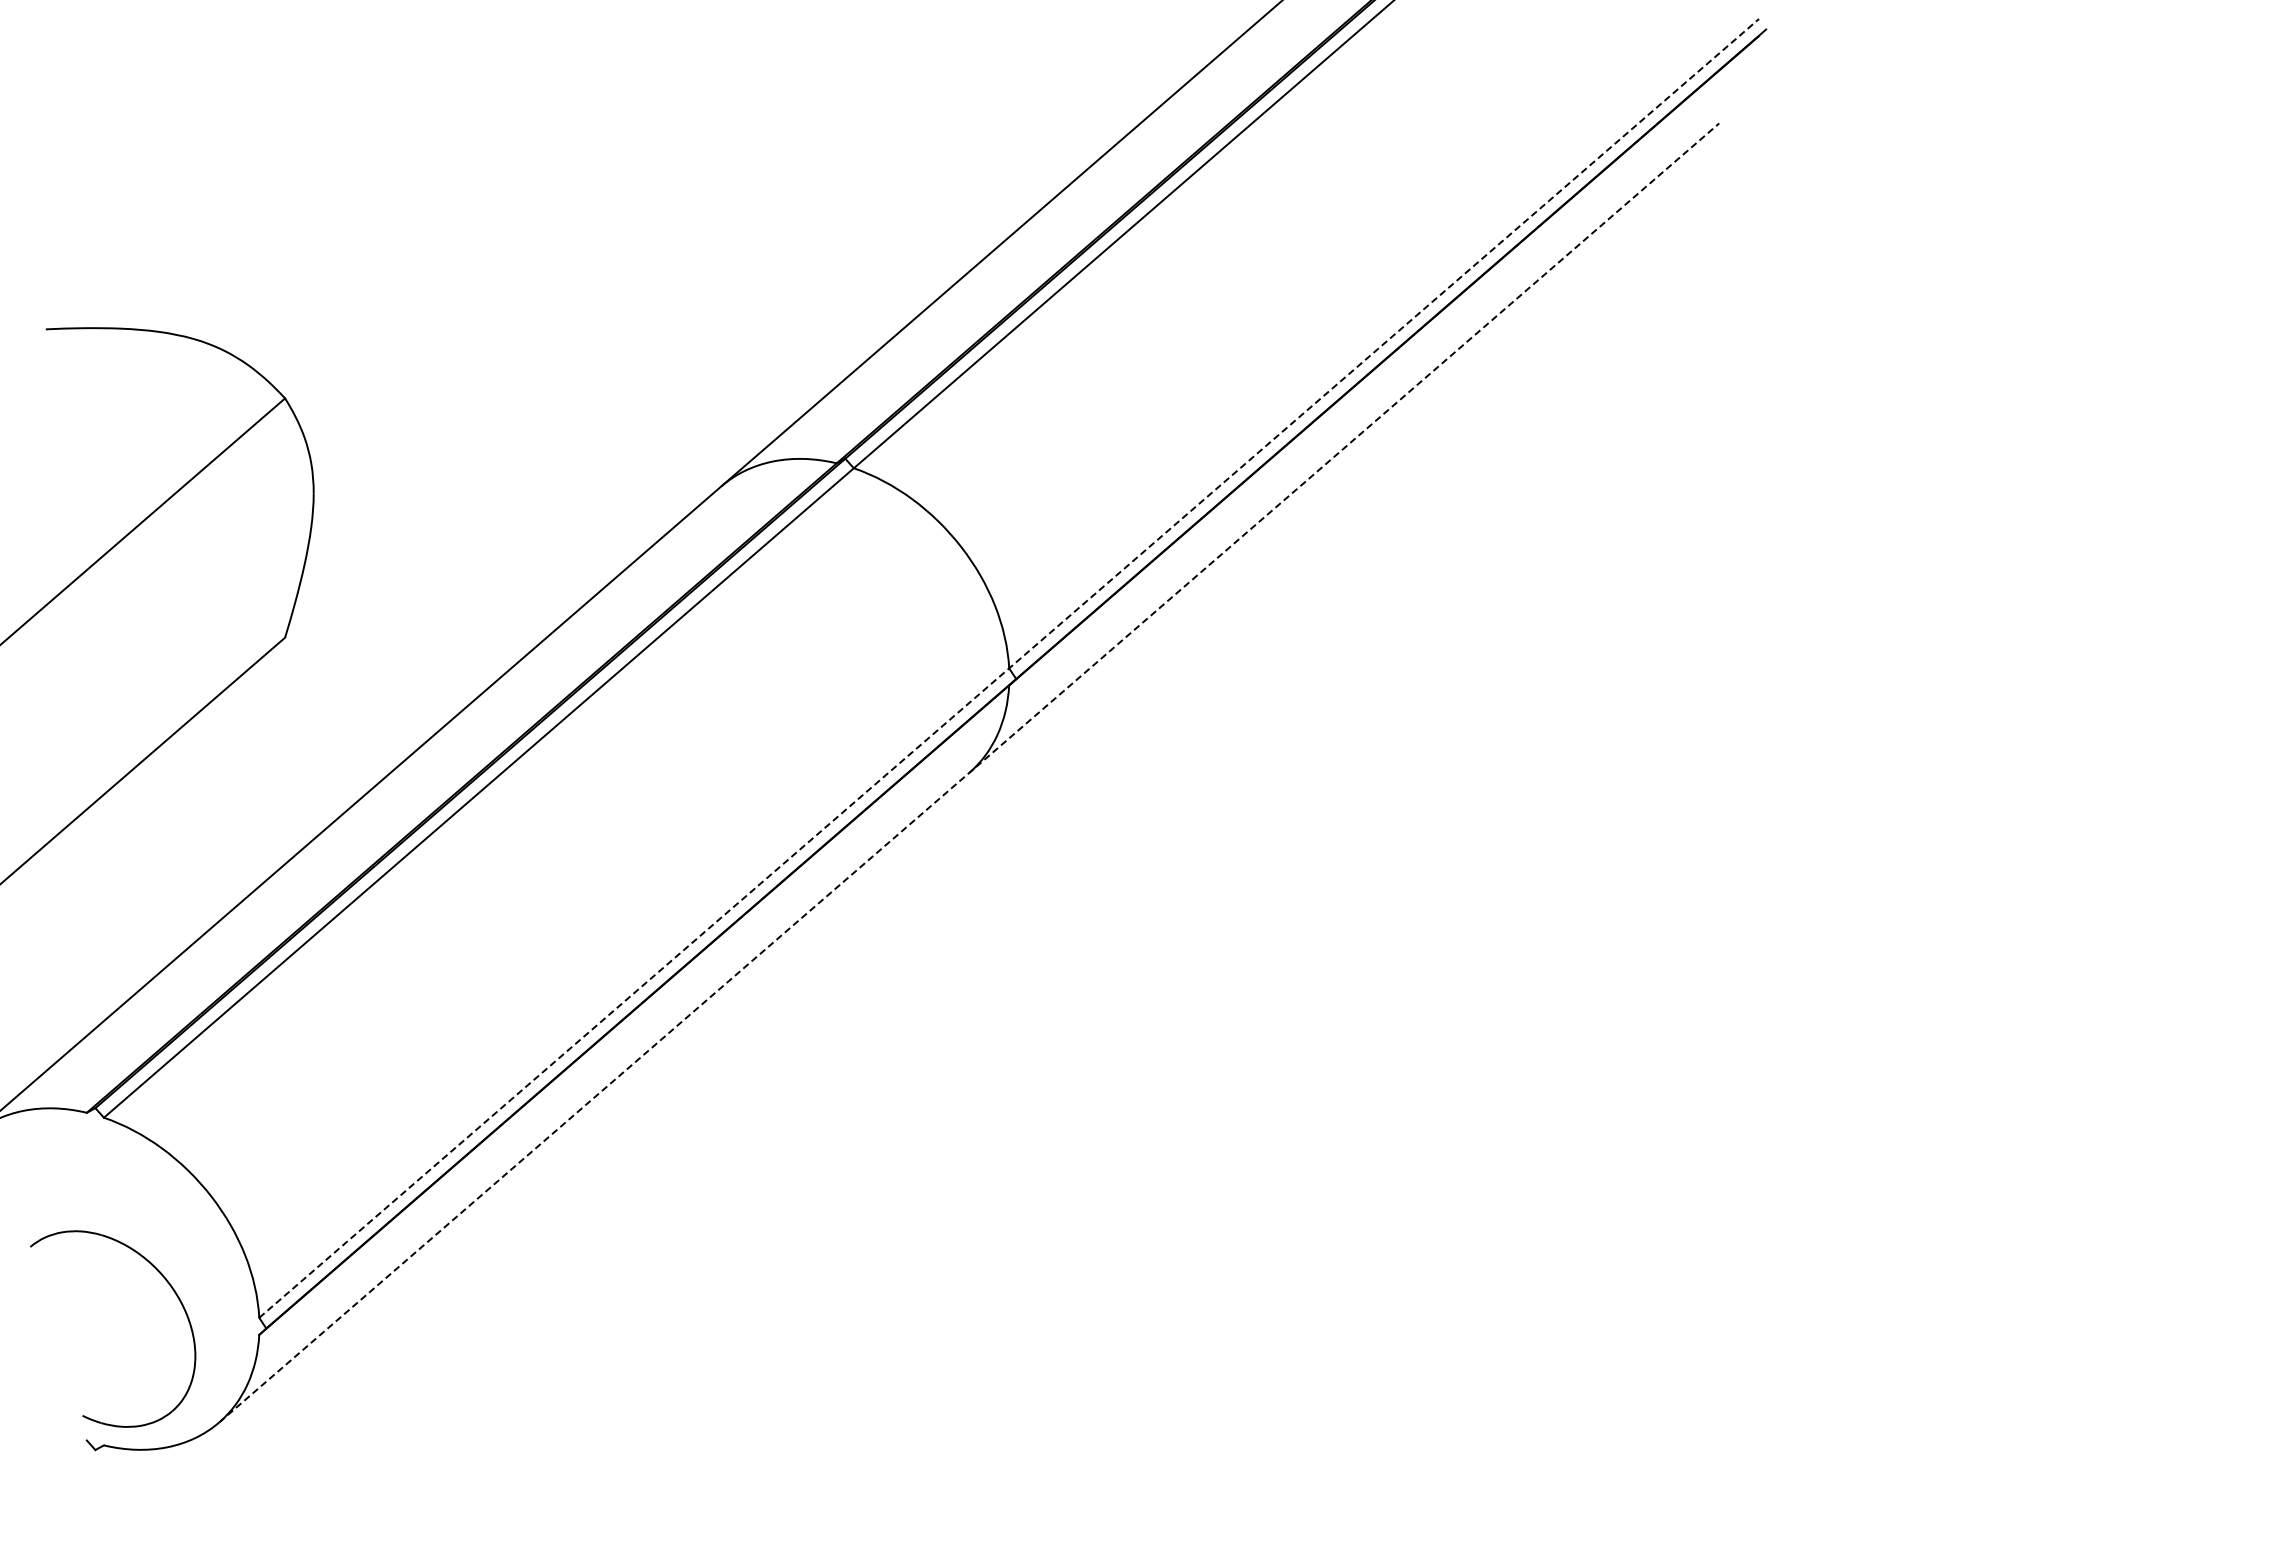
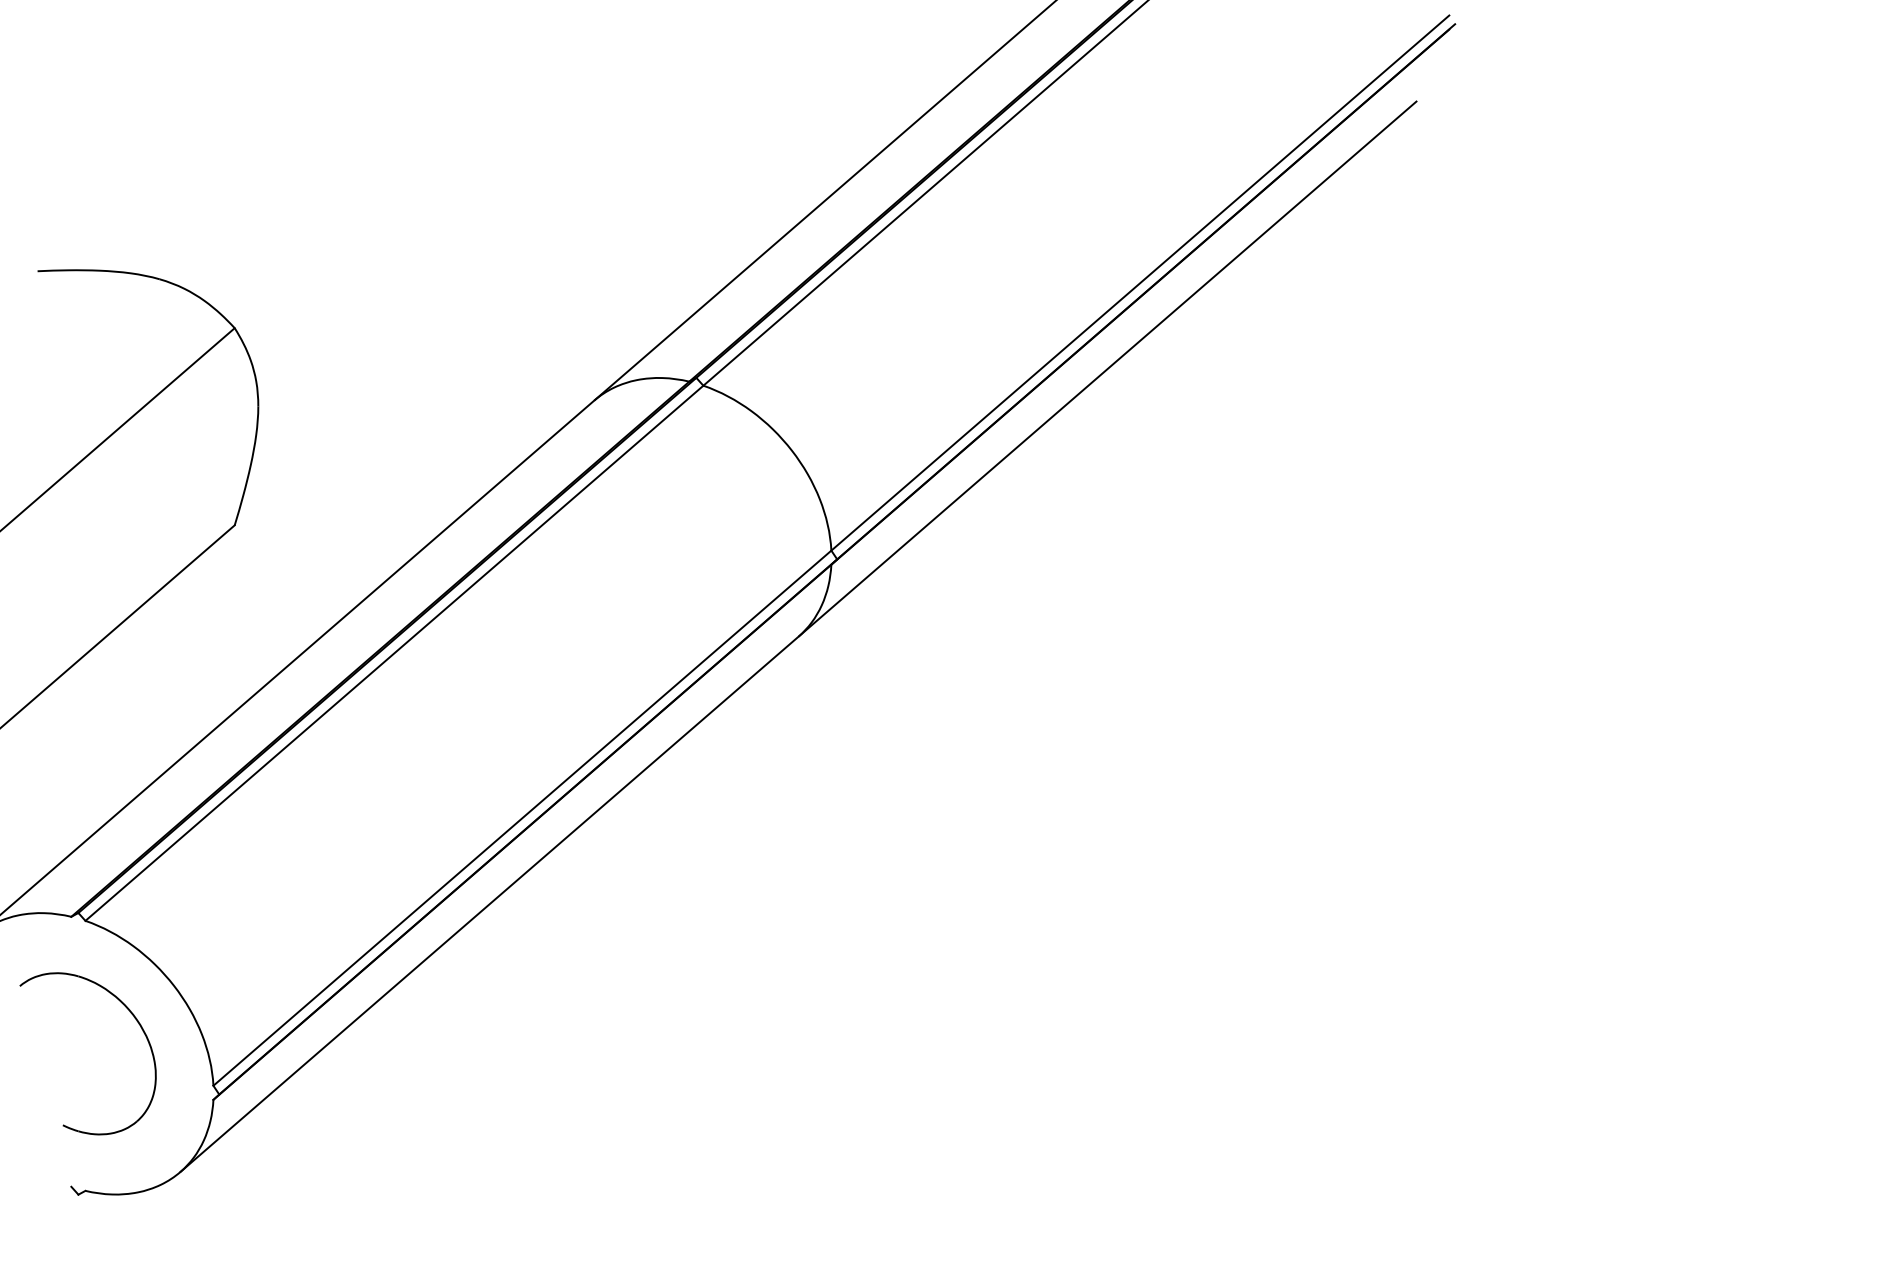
line: (1009, 668) -> (831, 550), dashed -> solid
line: (969, 772) -> (798, 636), dashed -> solid
part: (170, 1287) -> (135, 1019), moved

